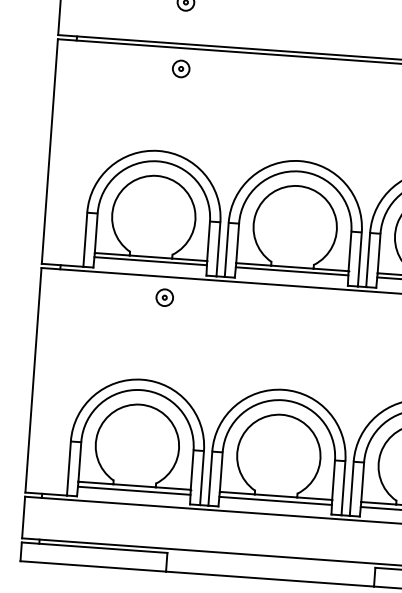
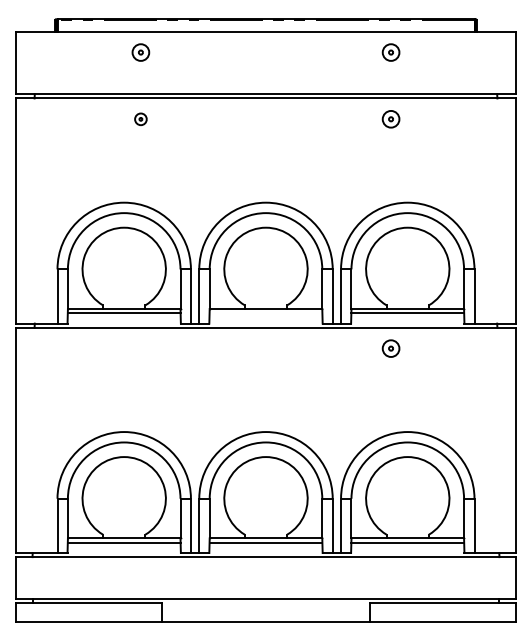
part: (180, 69) -> (140, 119), size x0.7
line: (291, 271) -> (265, 313), removed
part: (164, 297) -> (140, 348), removed

